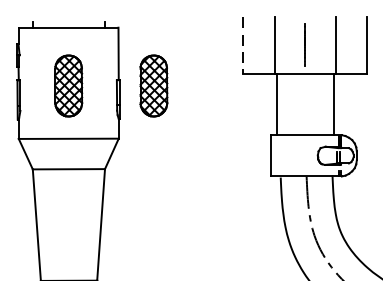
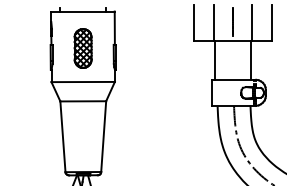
line: (244, 44) -> (194, 22), dashed -> solid
part: (152, 85) -> (136, 48), removed

